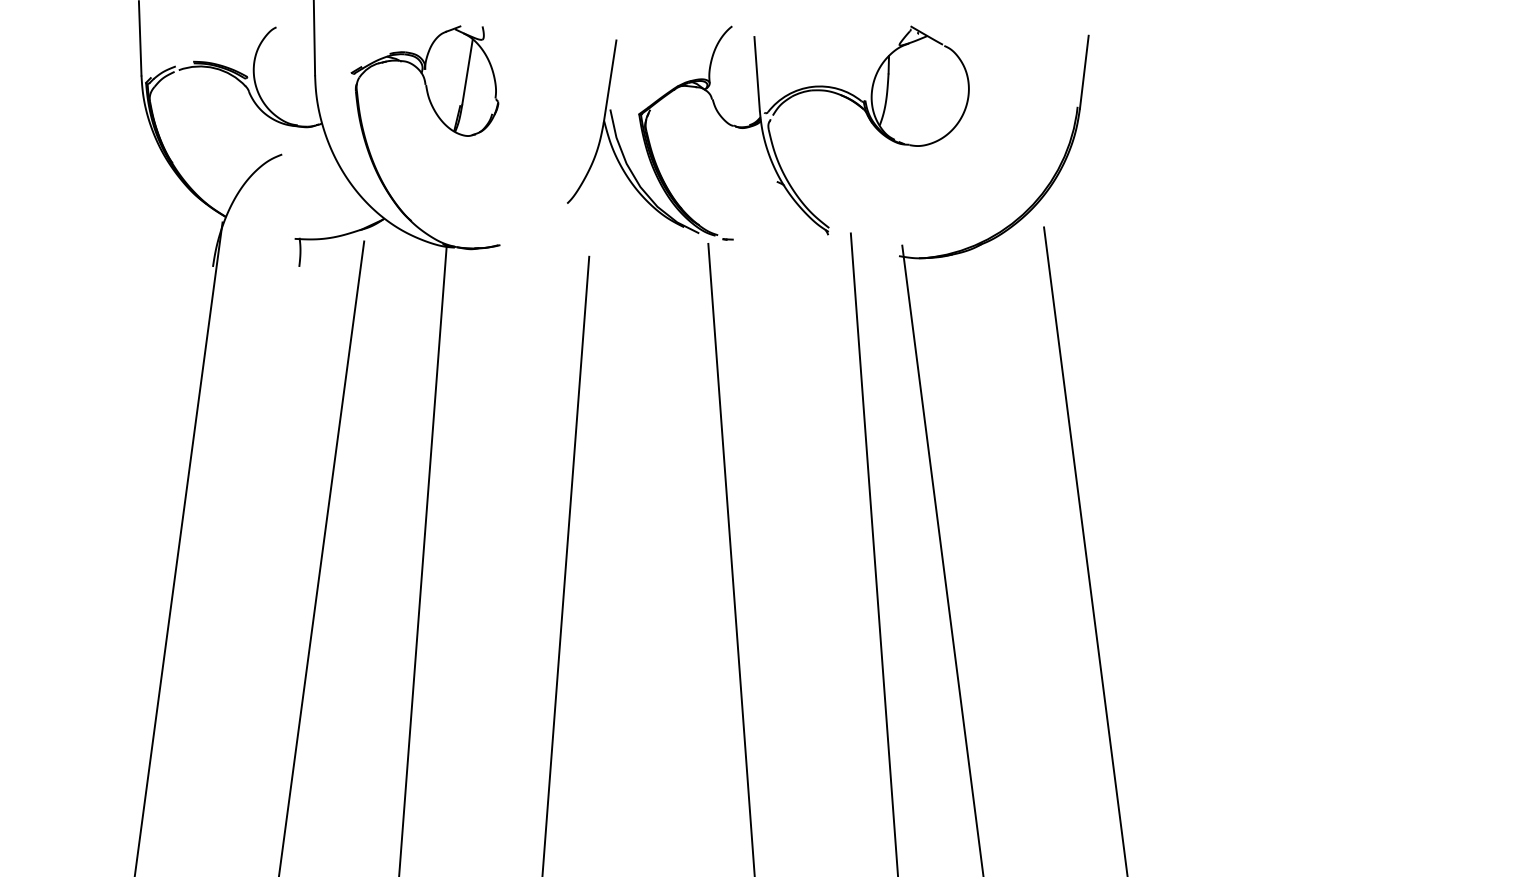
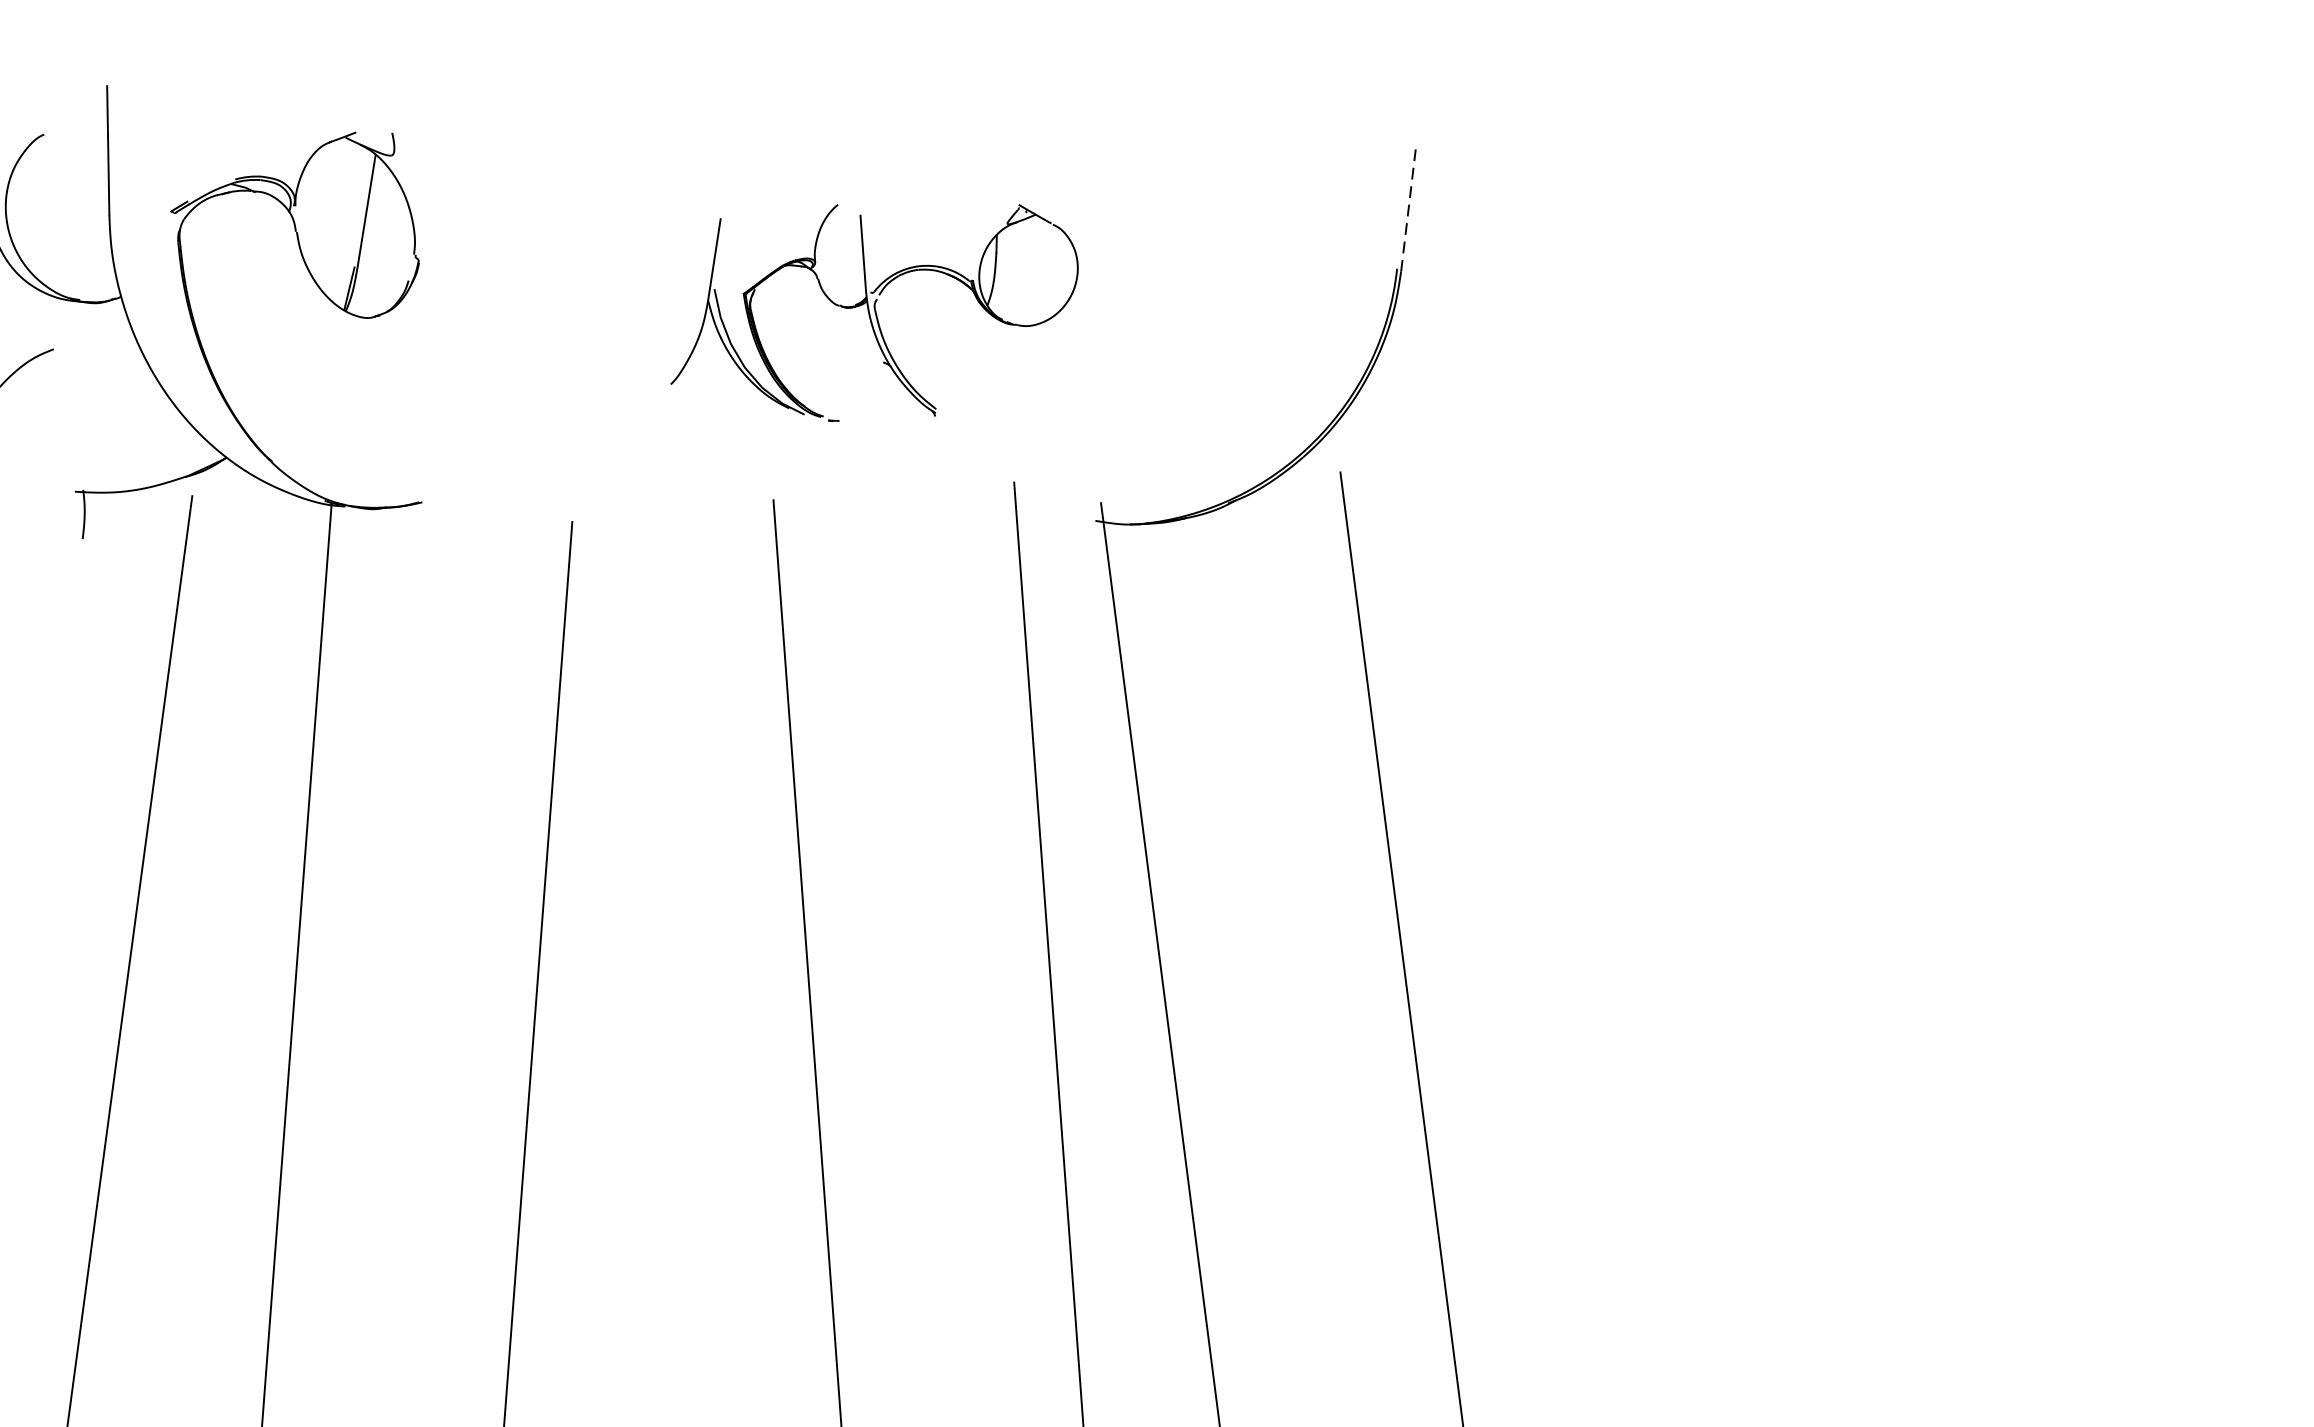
line: (1084, 72) -> (1408, 210), solid -> dashed
part: (767, 132) -> (873, 312), size x0.6

